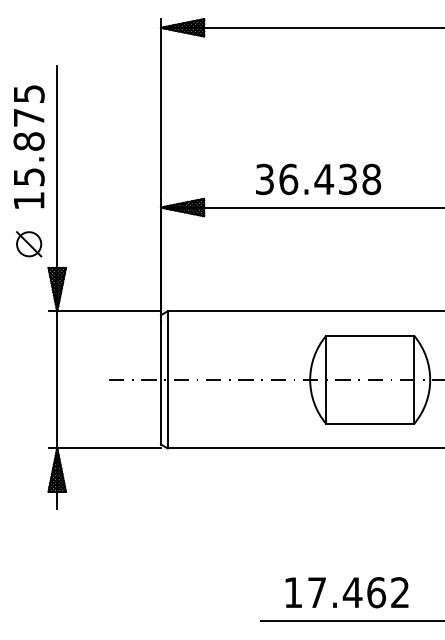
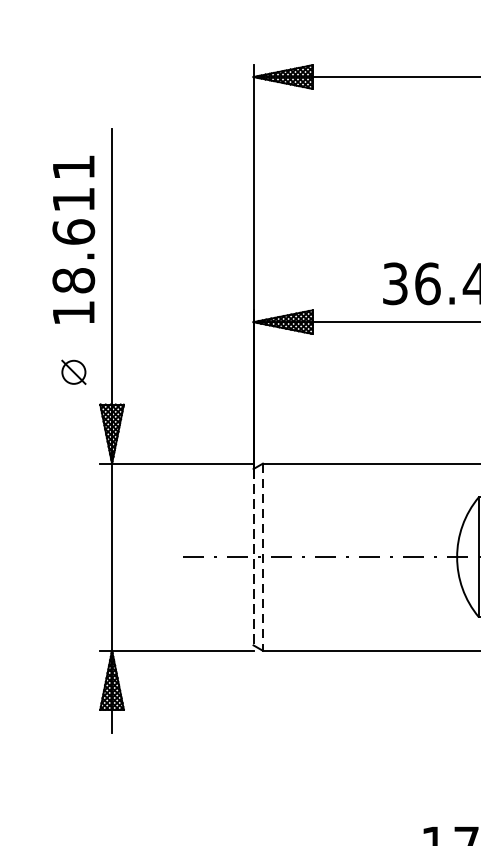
text: (28, 135) -> (72, 223), 15.875 -> 18.611
part: (29, 244) -> (74, 372), size x0.7
line: (160, 379) -> (252, 556), solid -> dashed
line: (167, 379) -> (262, 556), solid -> dashed

